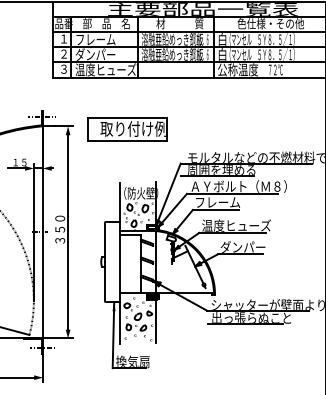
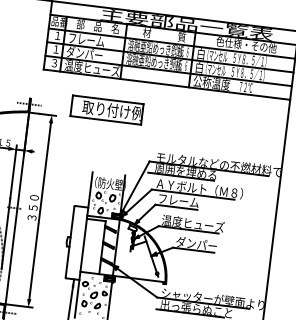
text: (63, 53) -> (55, 48), ２ -> １
part: (127, 129) -> (107, 110), moved

